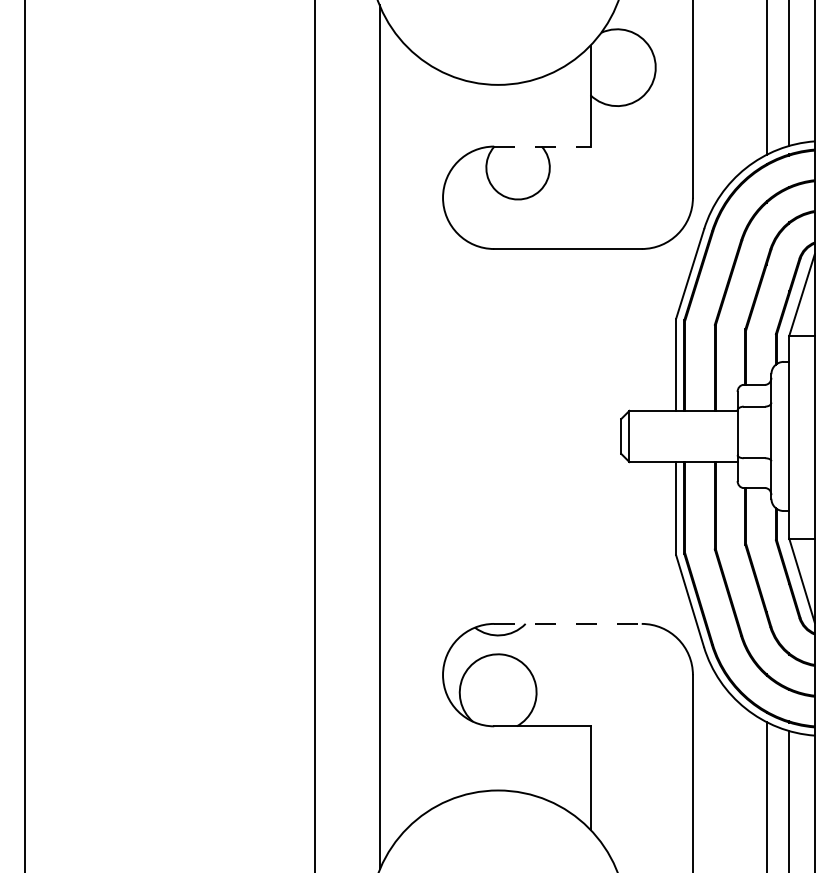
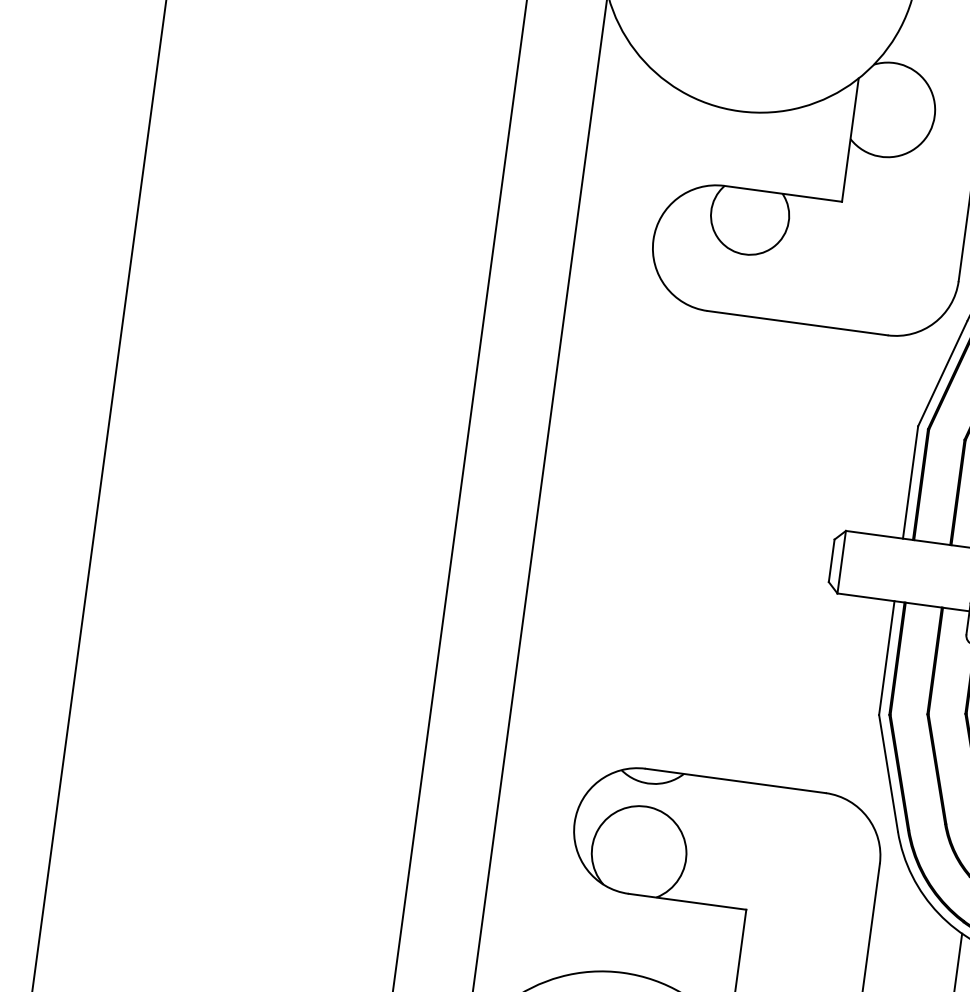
line: (542, 146) -> (783, 193), dashed -> solid
line: (567, 623) -> (735, 780), dashed -> solid

